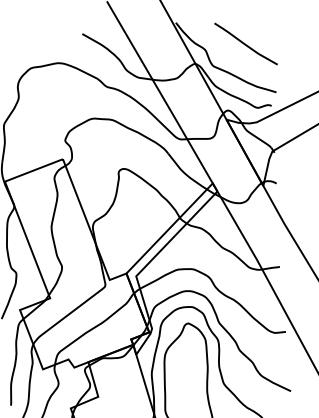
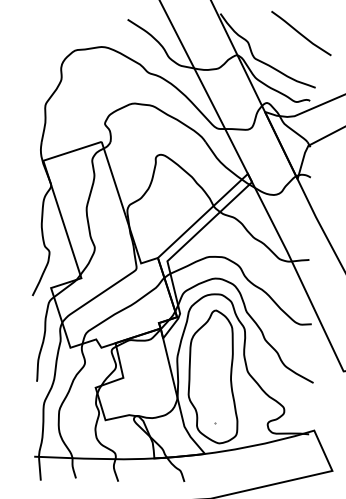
curve: (246, 44) -> (301, 33), moved

